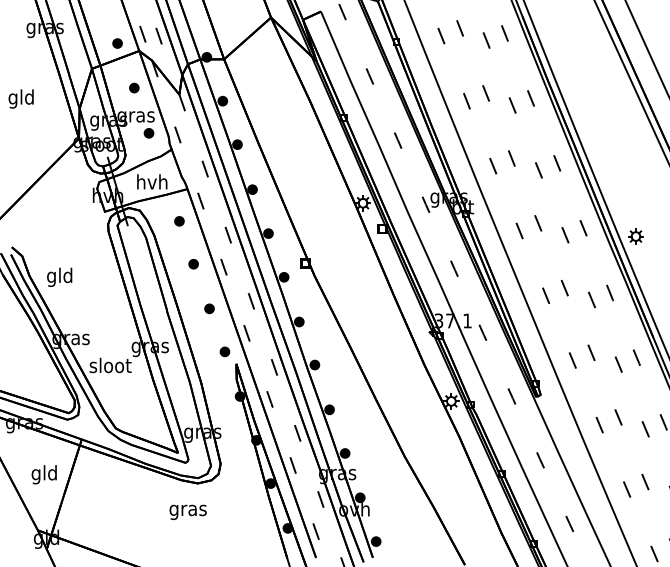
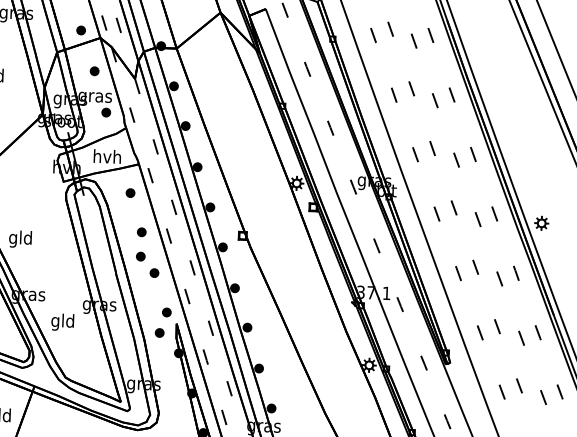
part: (193, 291) -> (140, 256), added
text: (110, 367) -> (63, 322), sloot -> gld
part: (217, 374) -> (159, 332), added

